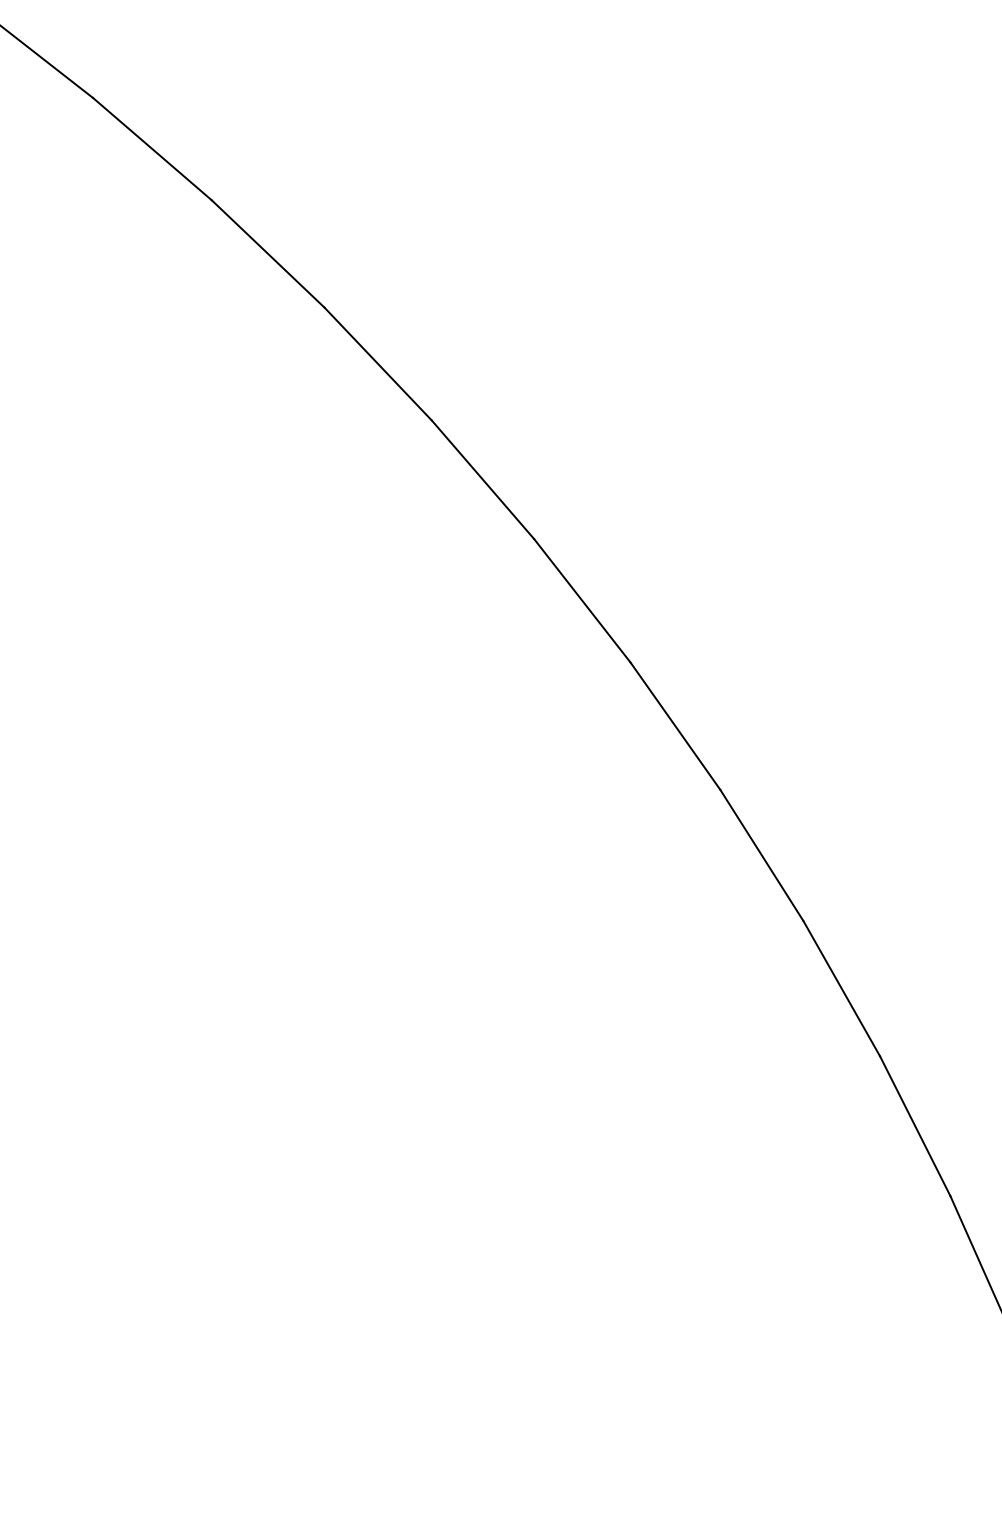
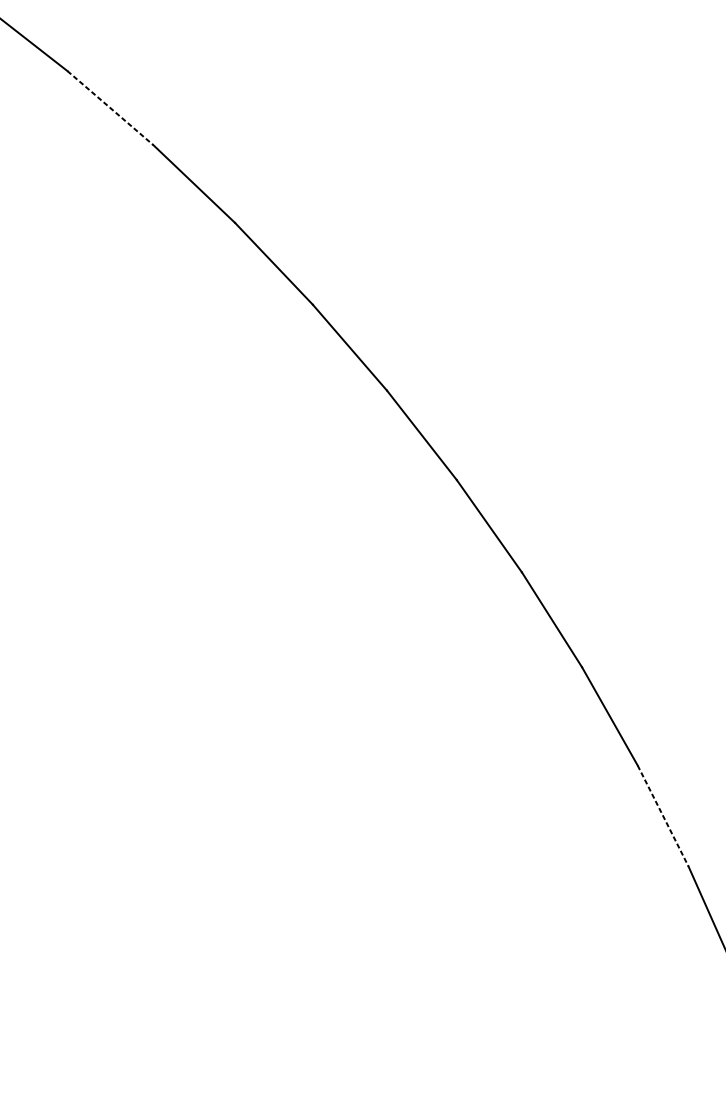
line: (152, 149) -> (110, 108), solid -> dashed
line: (915, 1126) -> (663, 816), solid -> dashed

